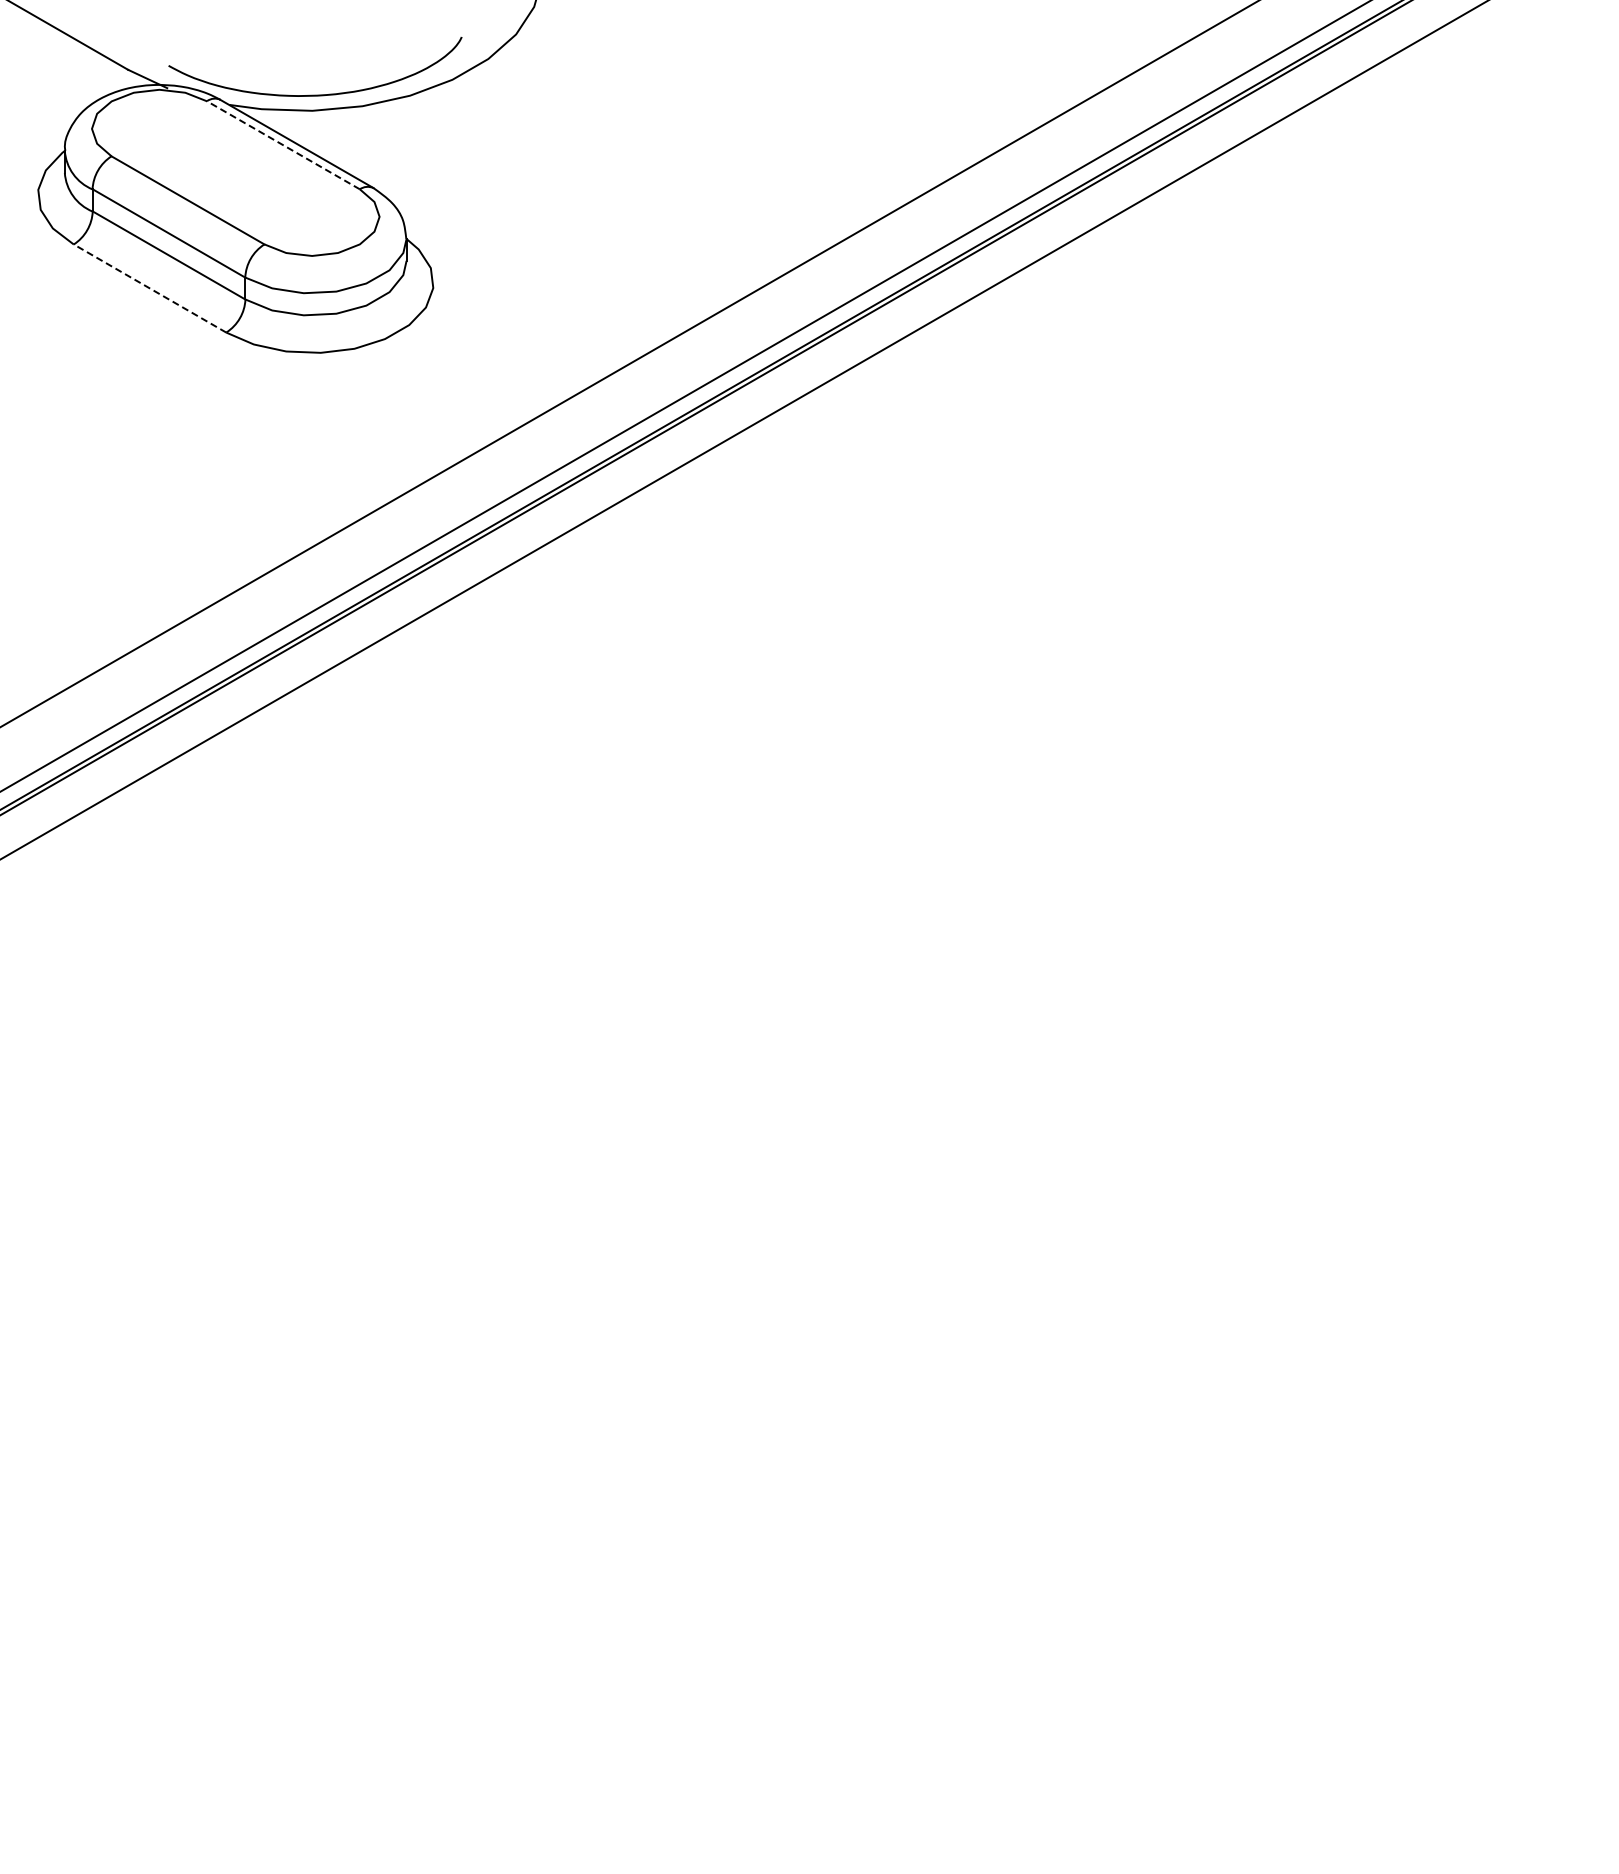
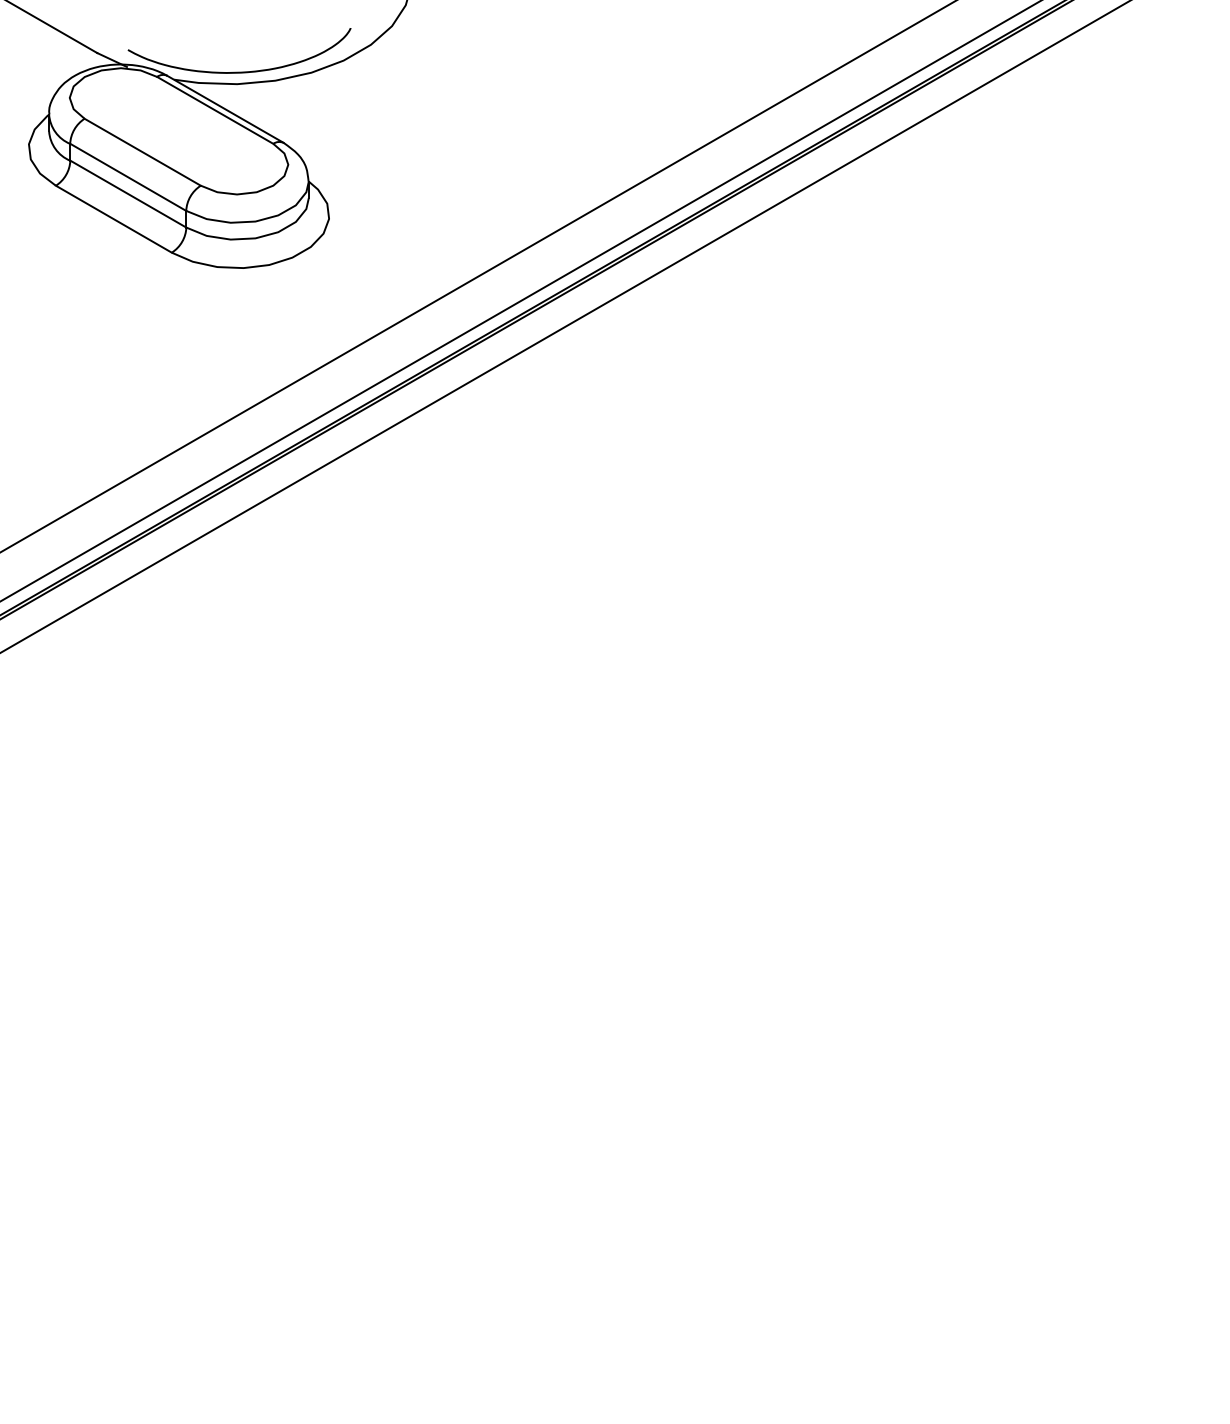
line: (283, 145) -> (215, 110), dashed -> solid
line: (149, 288) -> (113, 219), dashed -> solid

